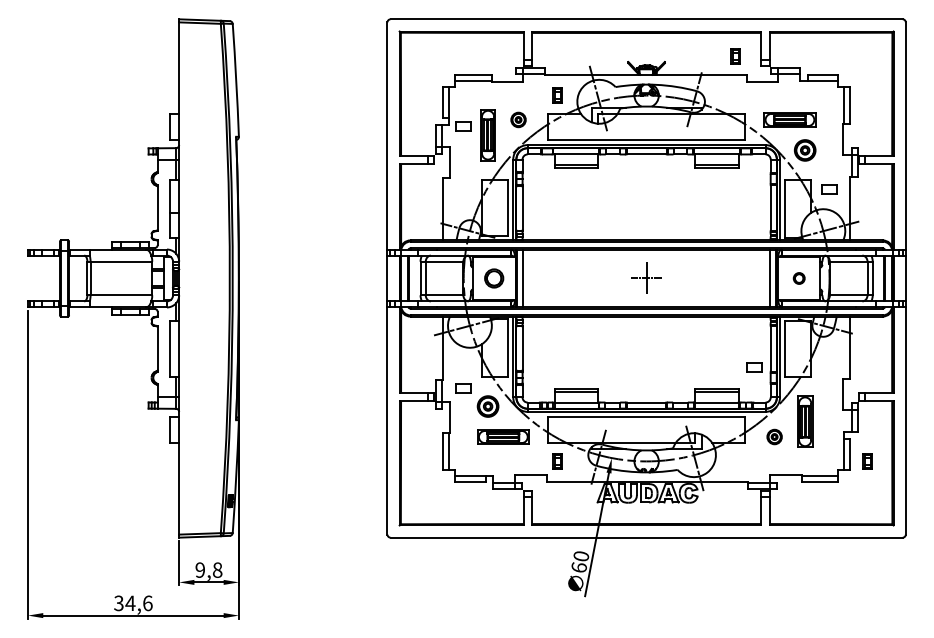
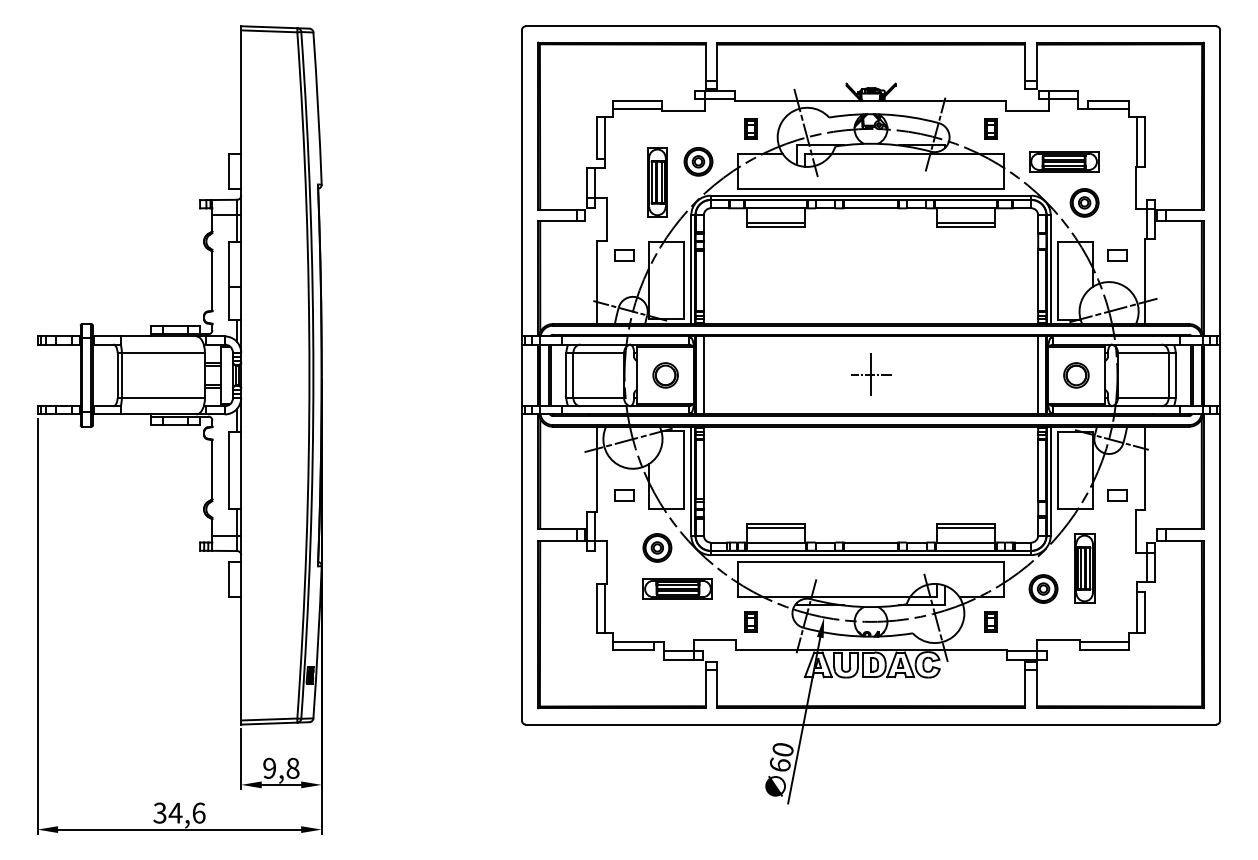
part: (735, 56) -> (990, 128), moved
part: (518, 119) -> (698, 161), size x1.43
part: (463, 126) -> (624, 255), moved
part: (799, 278) -> (1076, 375), size x1.67
part: (754, 367) -> (1117, 495), moved
part: (463, 388) -> (624, 495), moved
part: (774, 436) -> (1043, 588), size x1.43
part: (867, 461) -> (990, 621), moved

